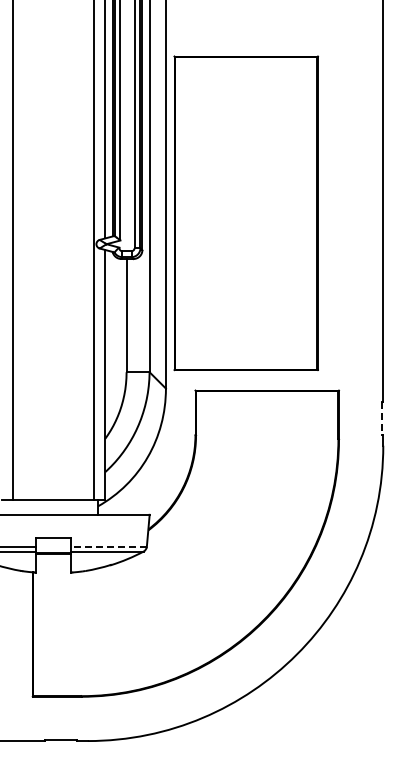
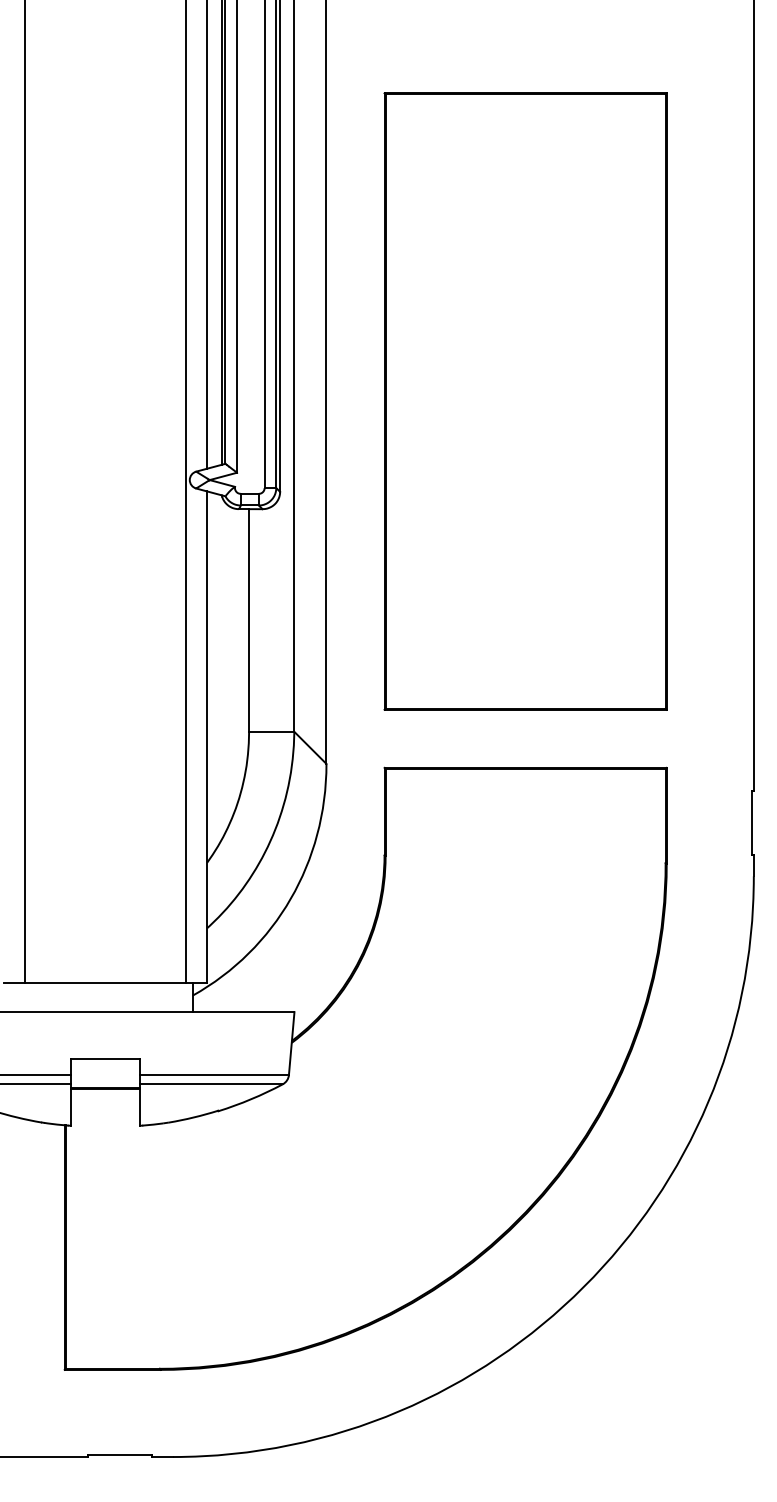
part: (245, 213) -> (524, 401), moved
line: (382, 419) -> (752, 824), dashed -> solid
line: (109, 546) -> (215, 1074), dashed -> solid

